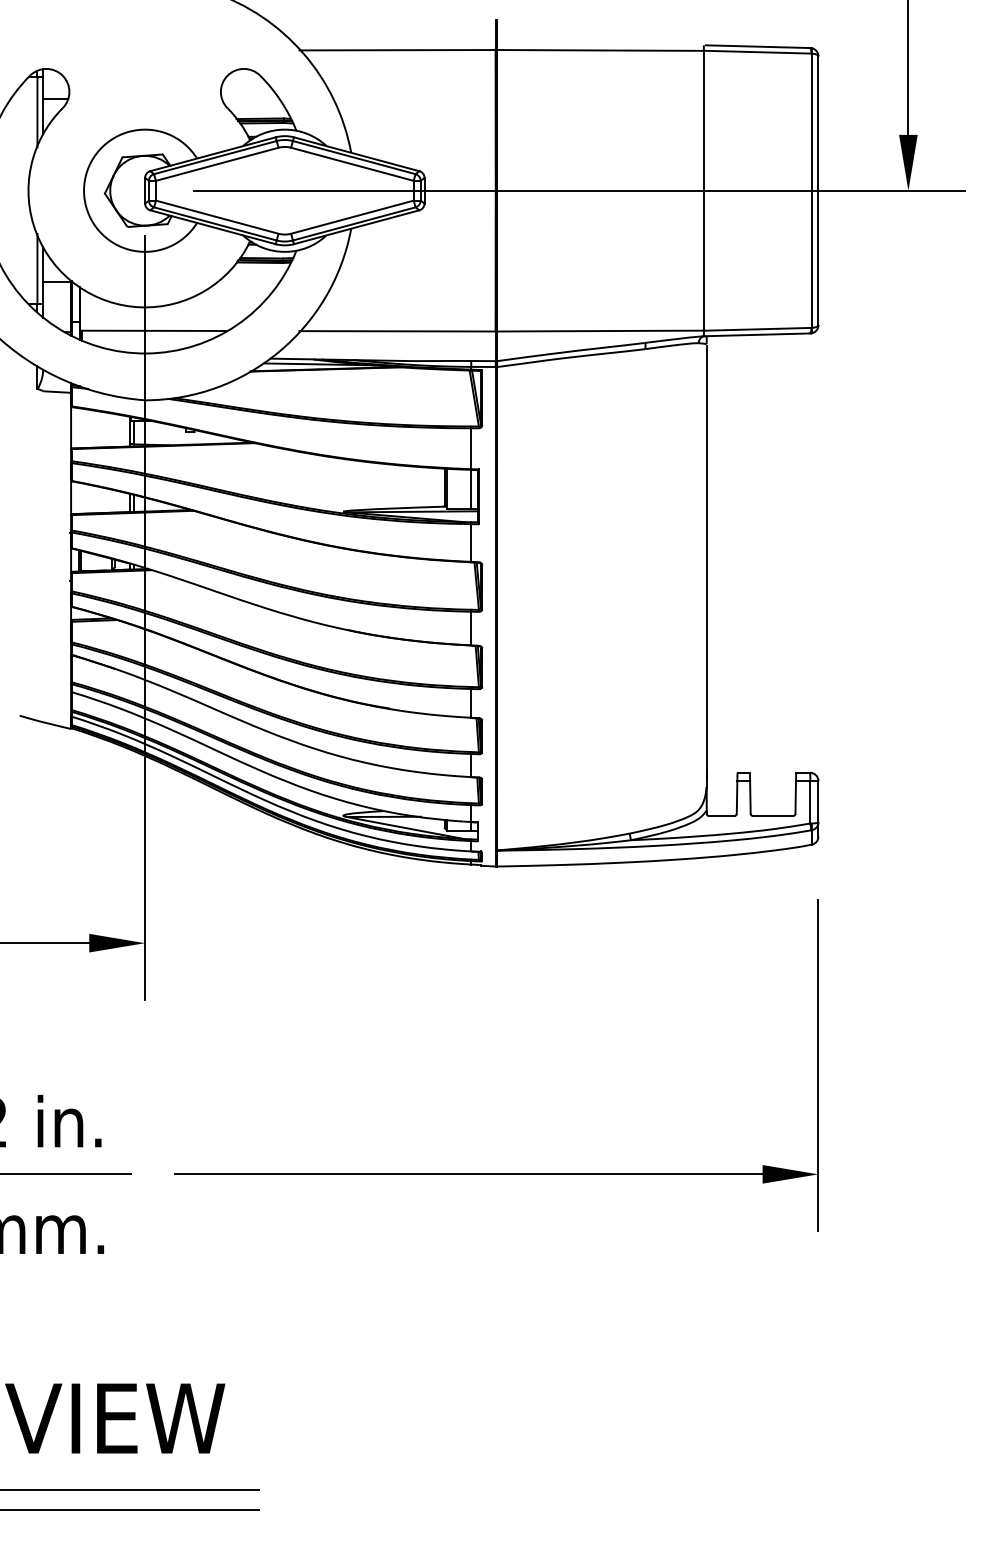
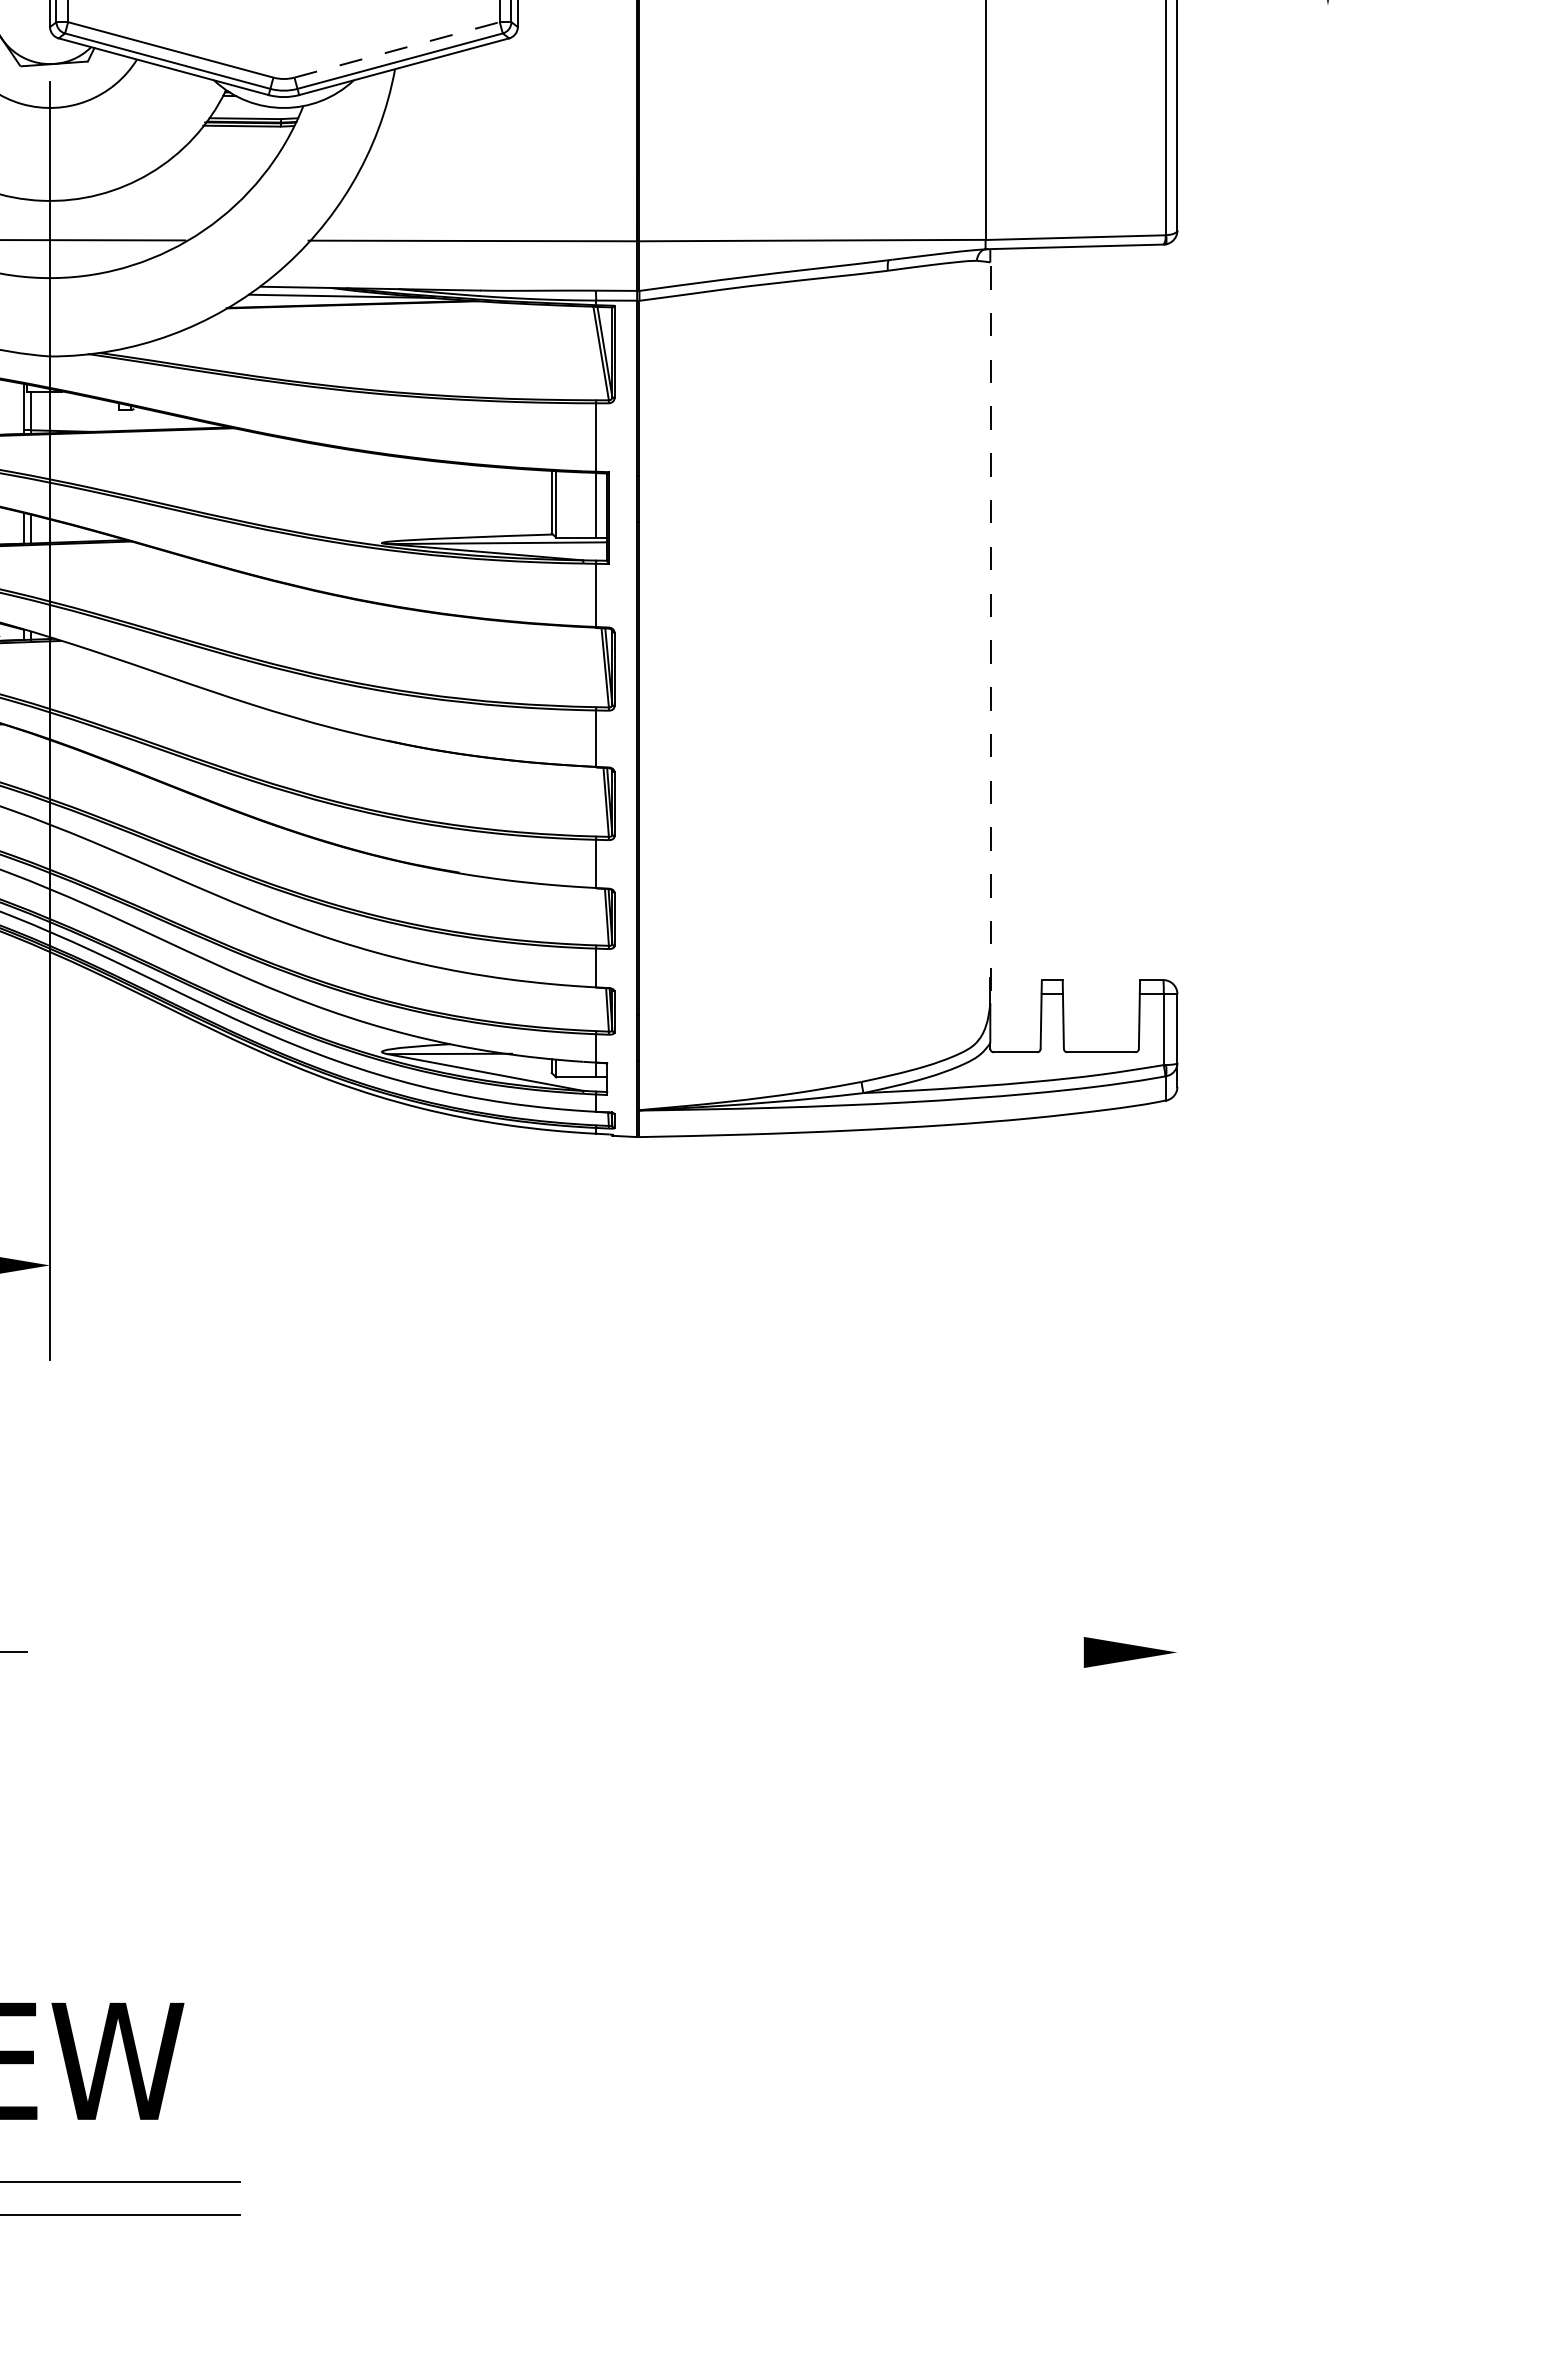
line: (579, 190) -> (777, 5), removed
line: (352, 217) -> (397, 50), solid -> dashed
line: (707, 562) -> (991, 628), solid -> dashed
line: (818, 1065) -> (1177, 1470), removed
line: (468, 1174) -> (591, 1652), removed

